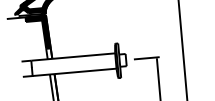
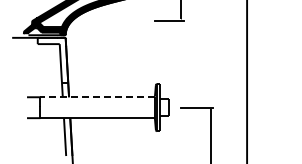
fill: (37, 32) -> (52, 59), removed
line: (73, 57) -> (97, 97), solid -> dashed

